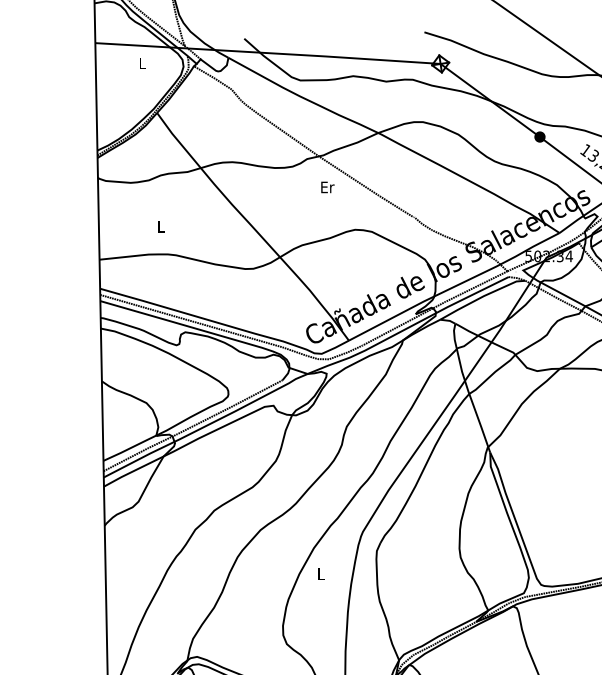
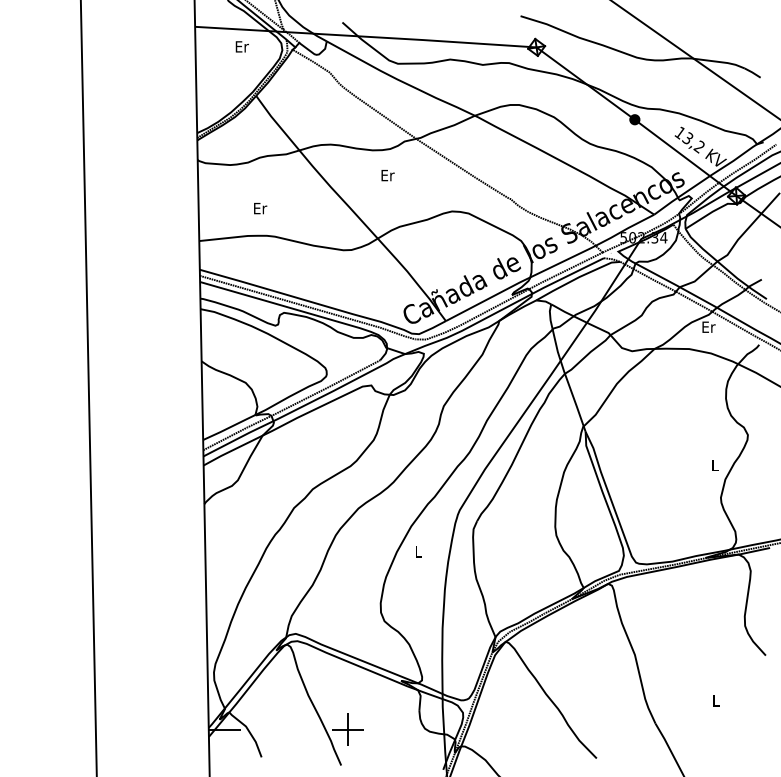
text: (142, 62) -> (241, 46), L -> Er
text: (327, 187) -> (387, 175), moved
text: (161, 226) -> (260, 208), L -> Er

